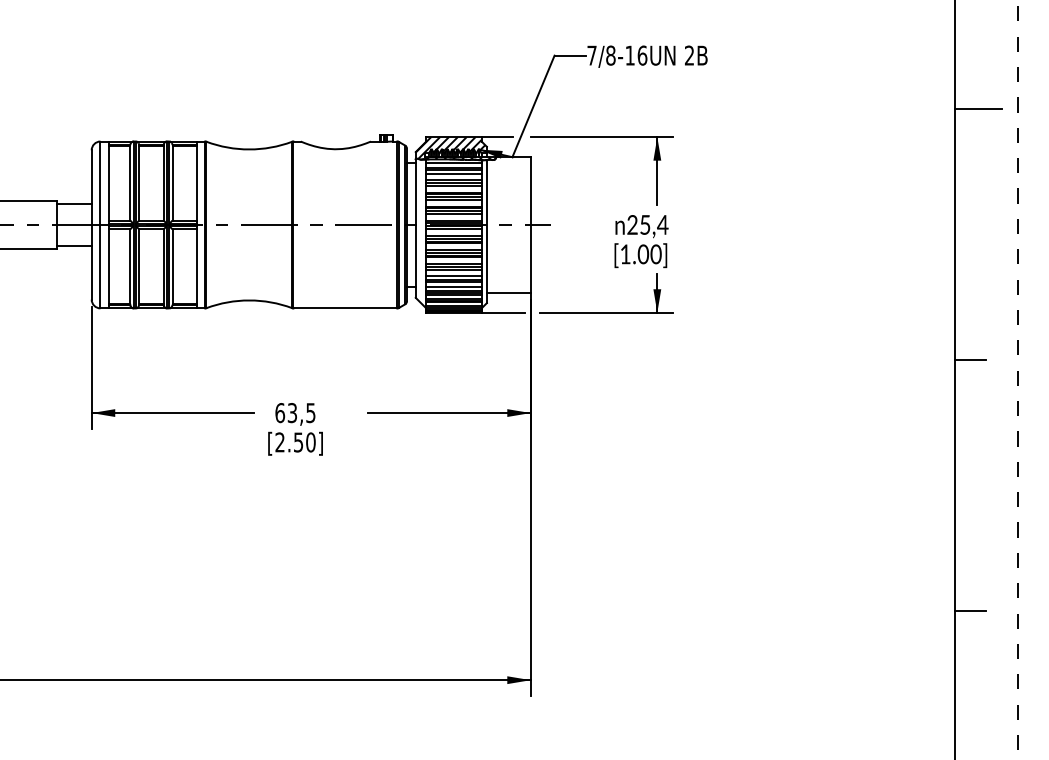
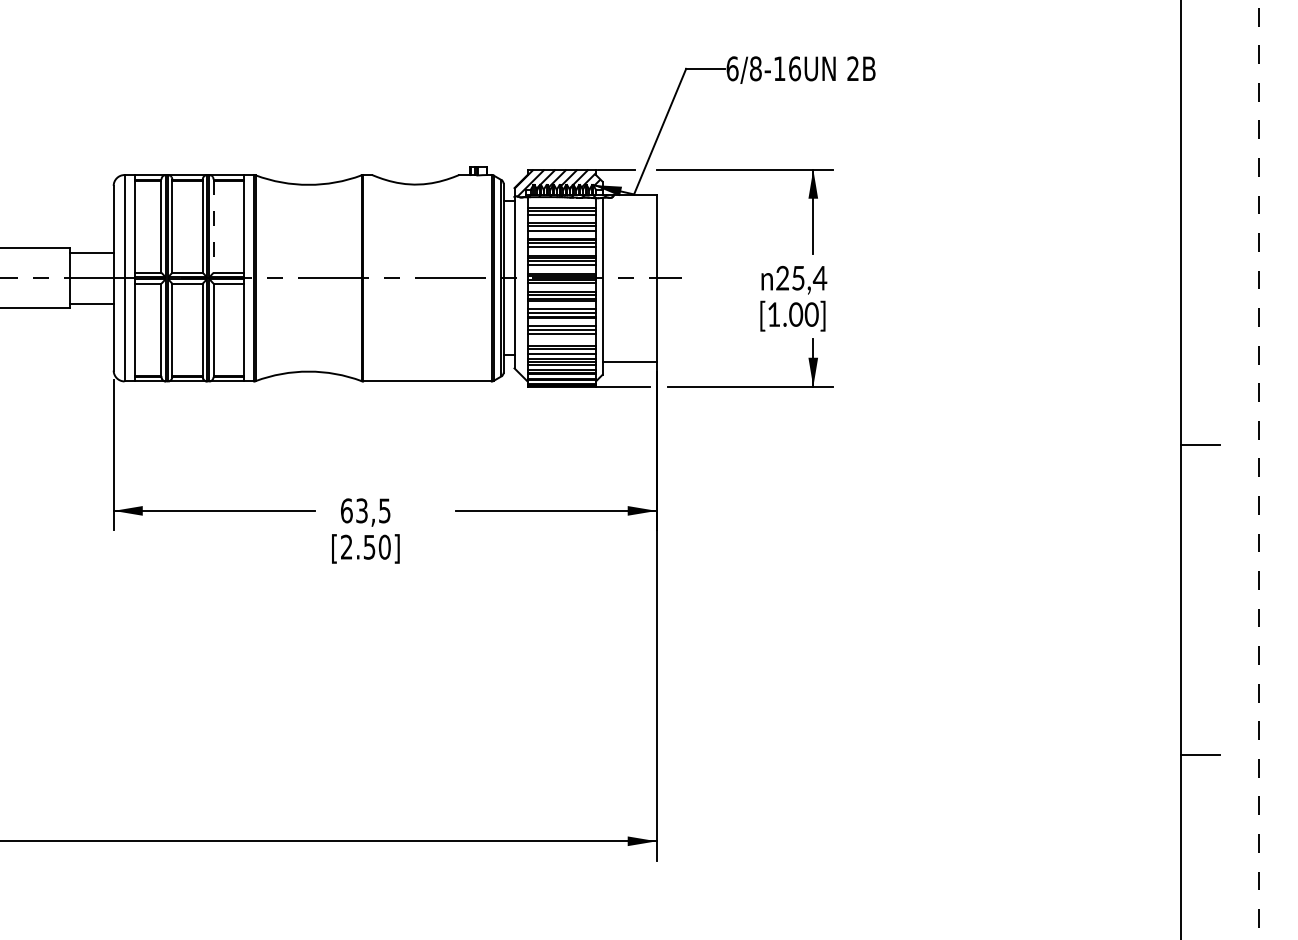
text: (592, 55) -> (732, 68), 7/8-16UN -> 6/8-16UN
line: (978, 108) -> (1210, 134), removed
line: (453, 163) -> (561, 202), removed
line: (172, 183) -> (213, 226), solid -> dashed
line: (453, 276) -> (561, 341), removed

